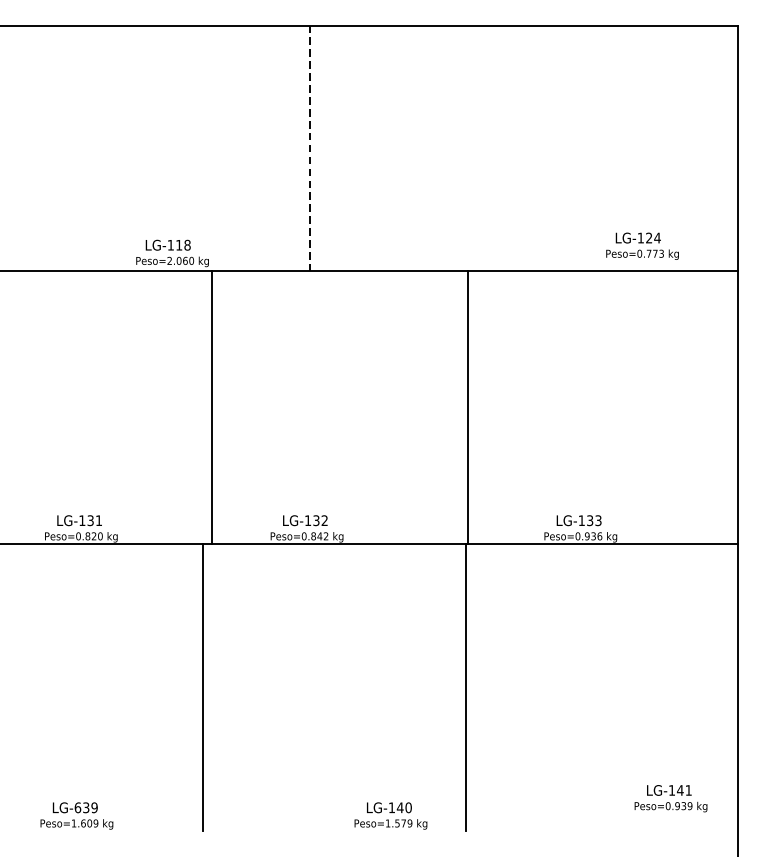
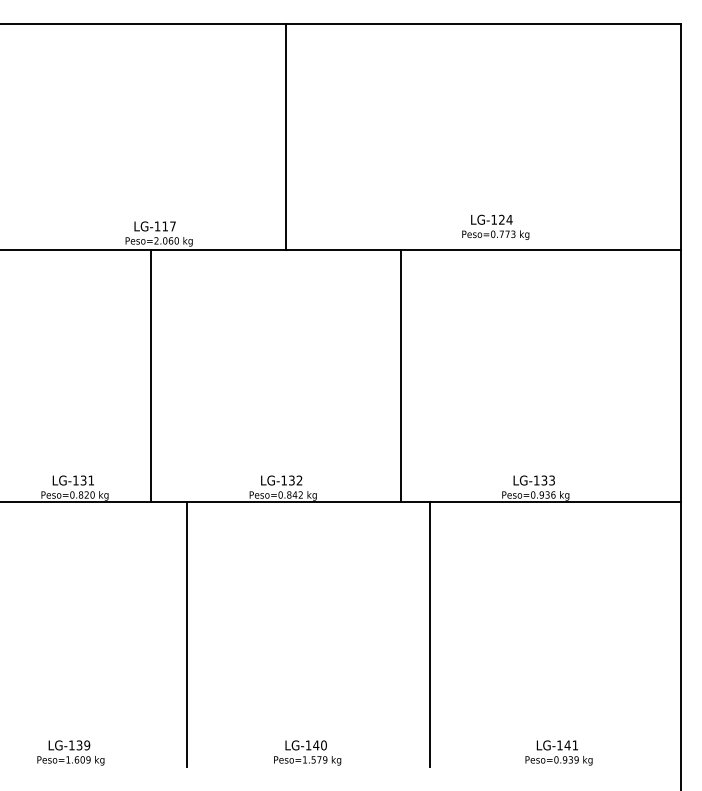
line: (310, 148) -> (286, 137), dashed -> solid
text: (187, 245) -> (172, 226), LG-118 -> LG-117
text: (642, 245) -> (495, 226), moved
line: (211, 407) -> (151, 376), moved
line: (467, 407) -> (400, 376), moved
text: (670, 798) -> (558, 752), moved
text: (77, 807) -> (71, 745), LG-639 -> LG-139
text: (390, 815) -> (307, 752), moved

